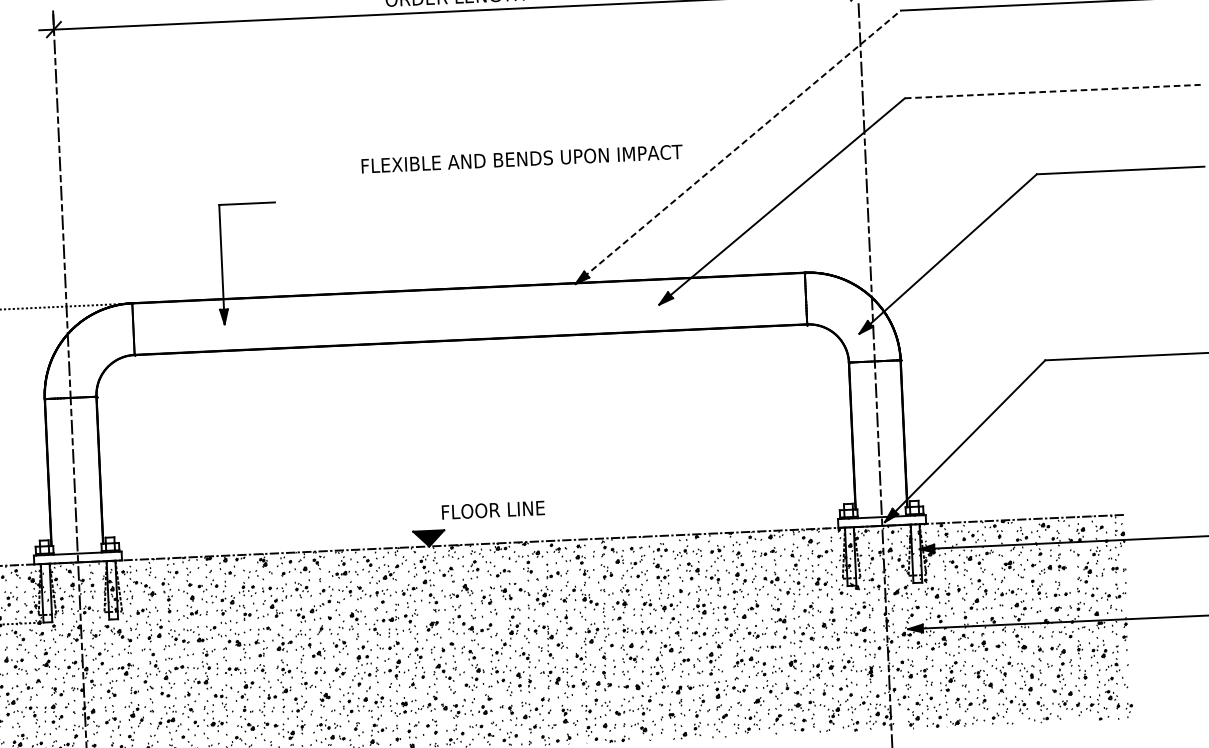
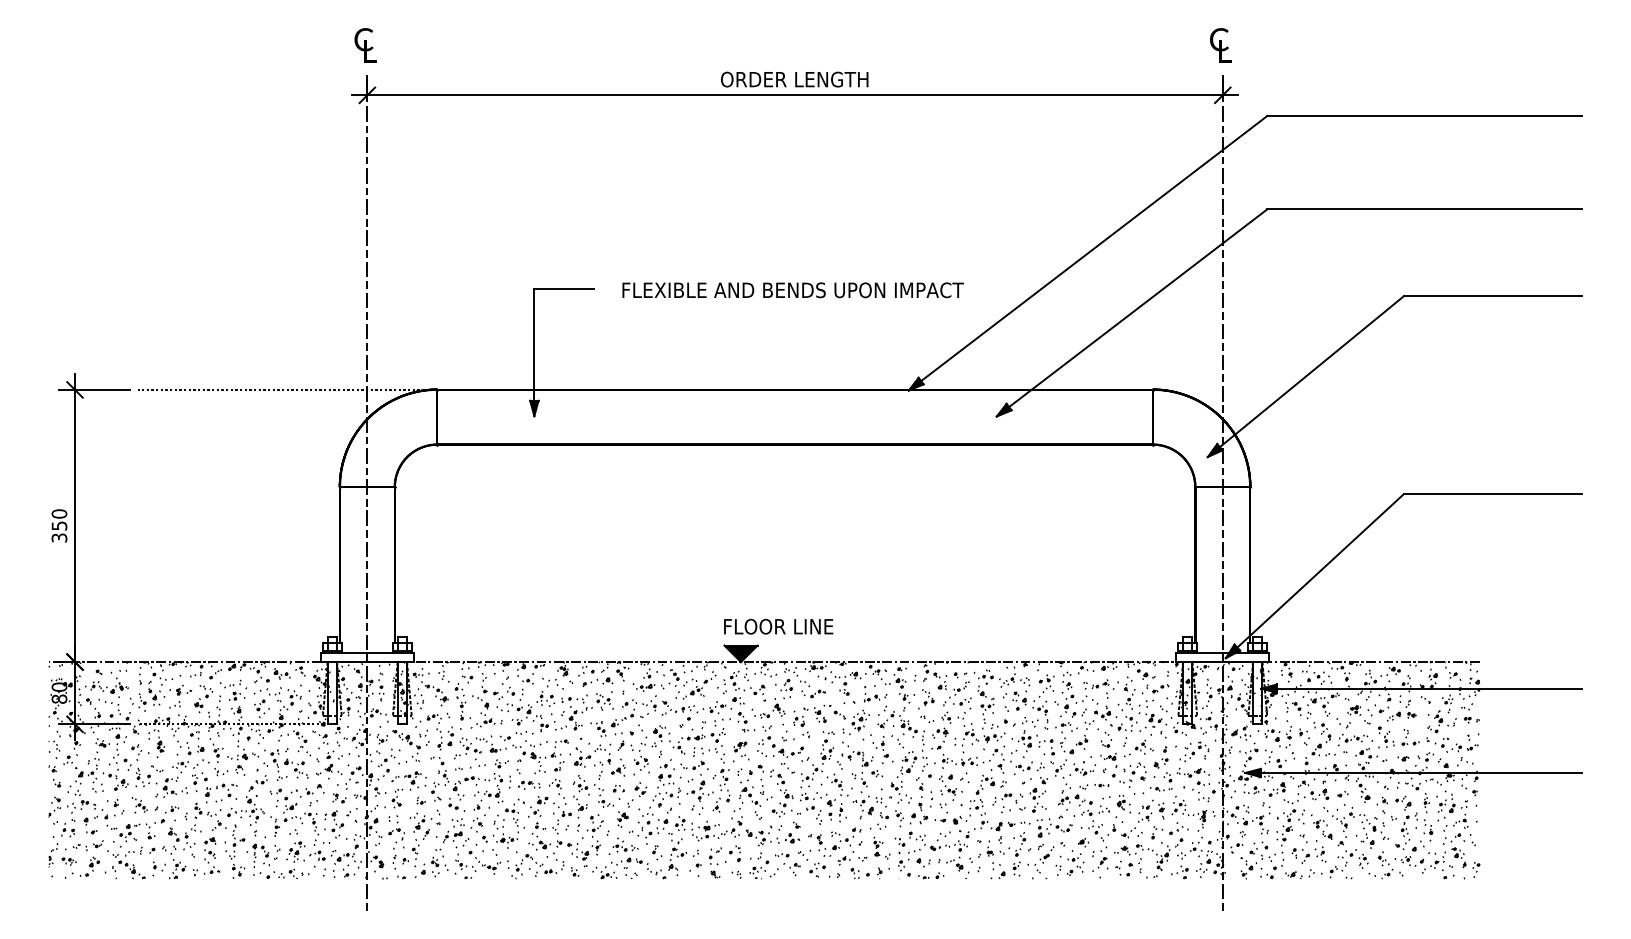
line: (1053, 91) -> (1425, 209), dashed -> solid
line: (738, 147) -> (1088, 253), dashed -> solid
text: (521, 159) -> (792, 290), moved
text: (493, 510) -> (778, 626), moved

